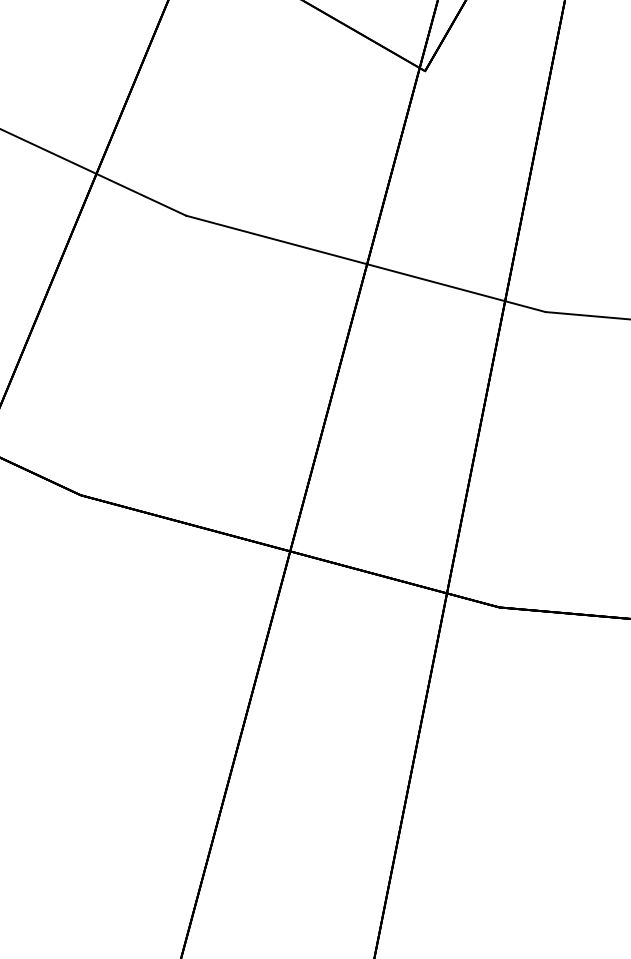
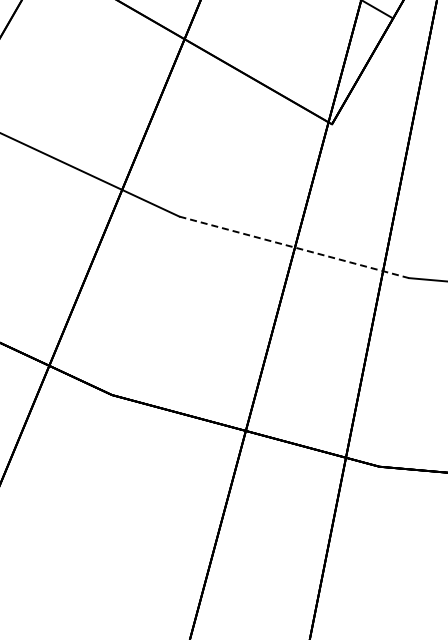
line: (366, 264) -> (294, 247), solid -> dashed

